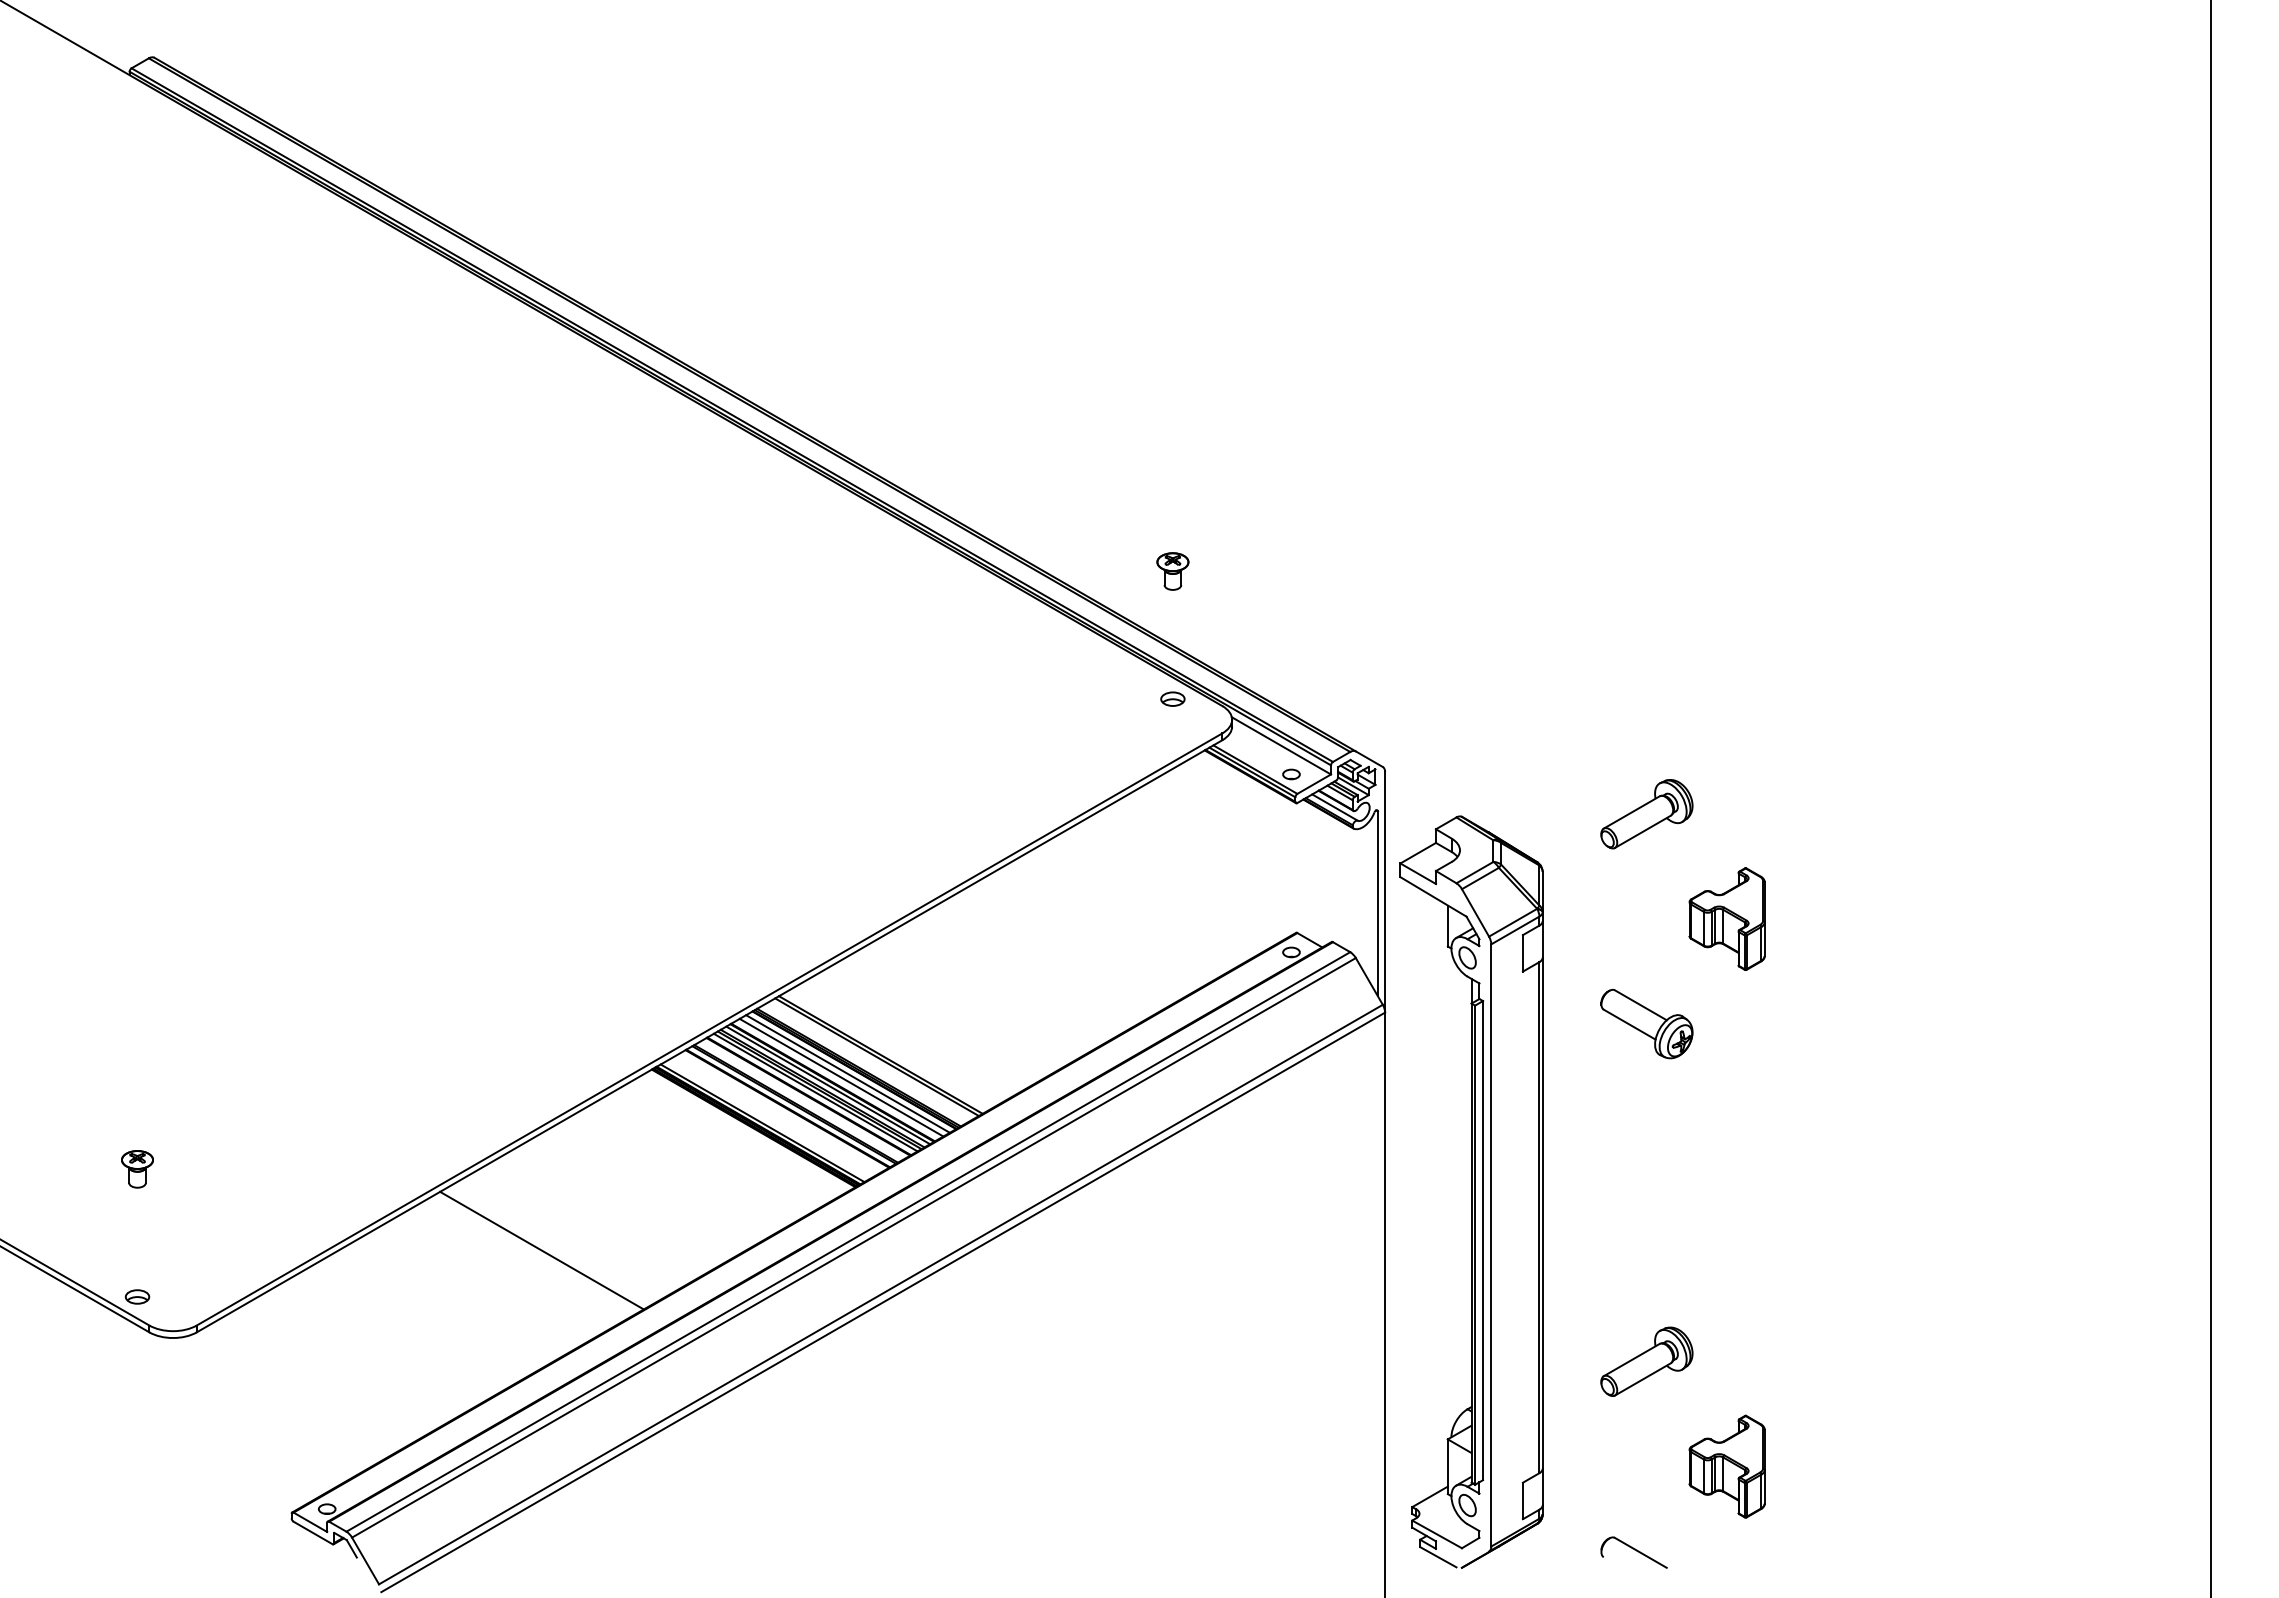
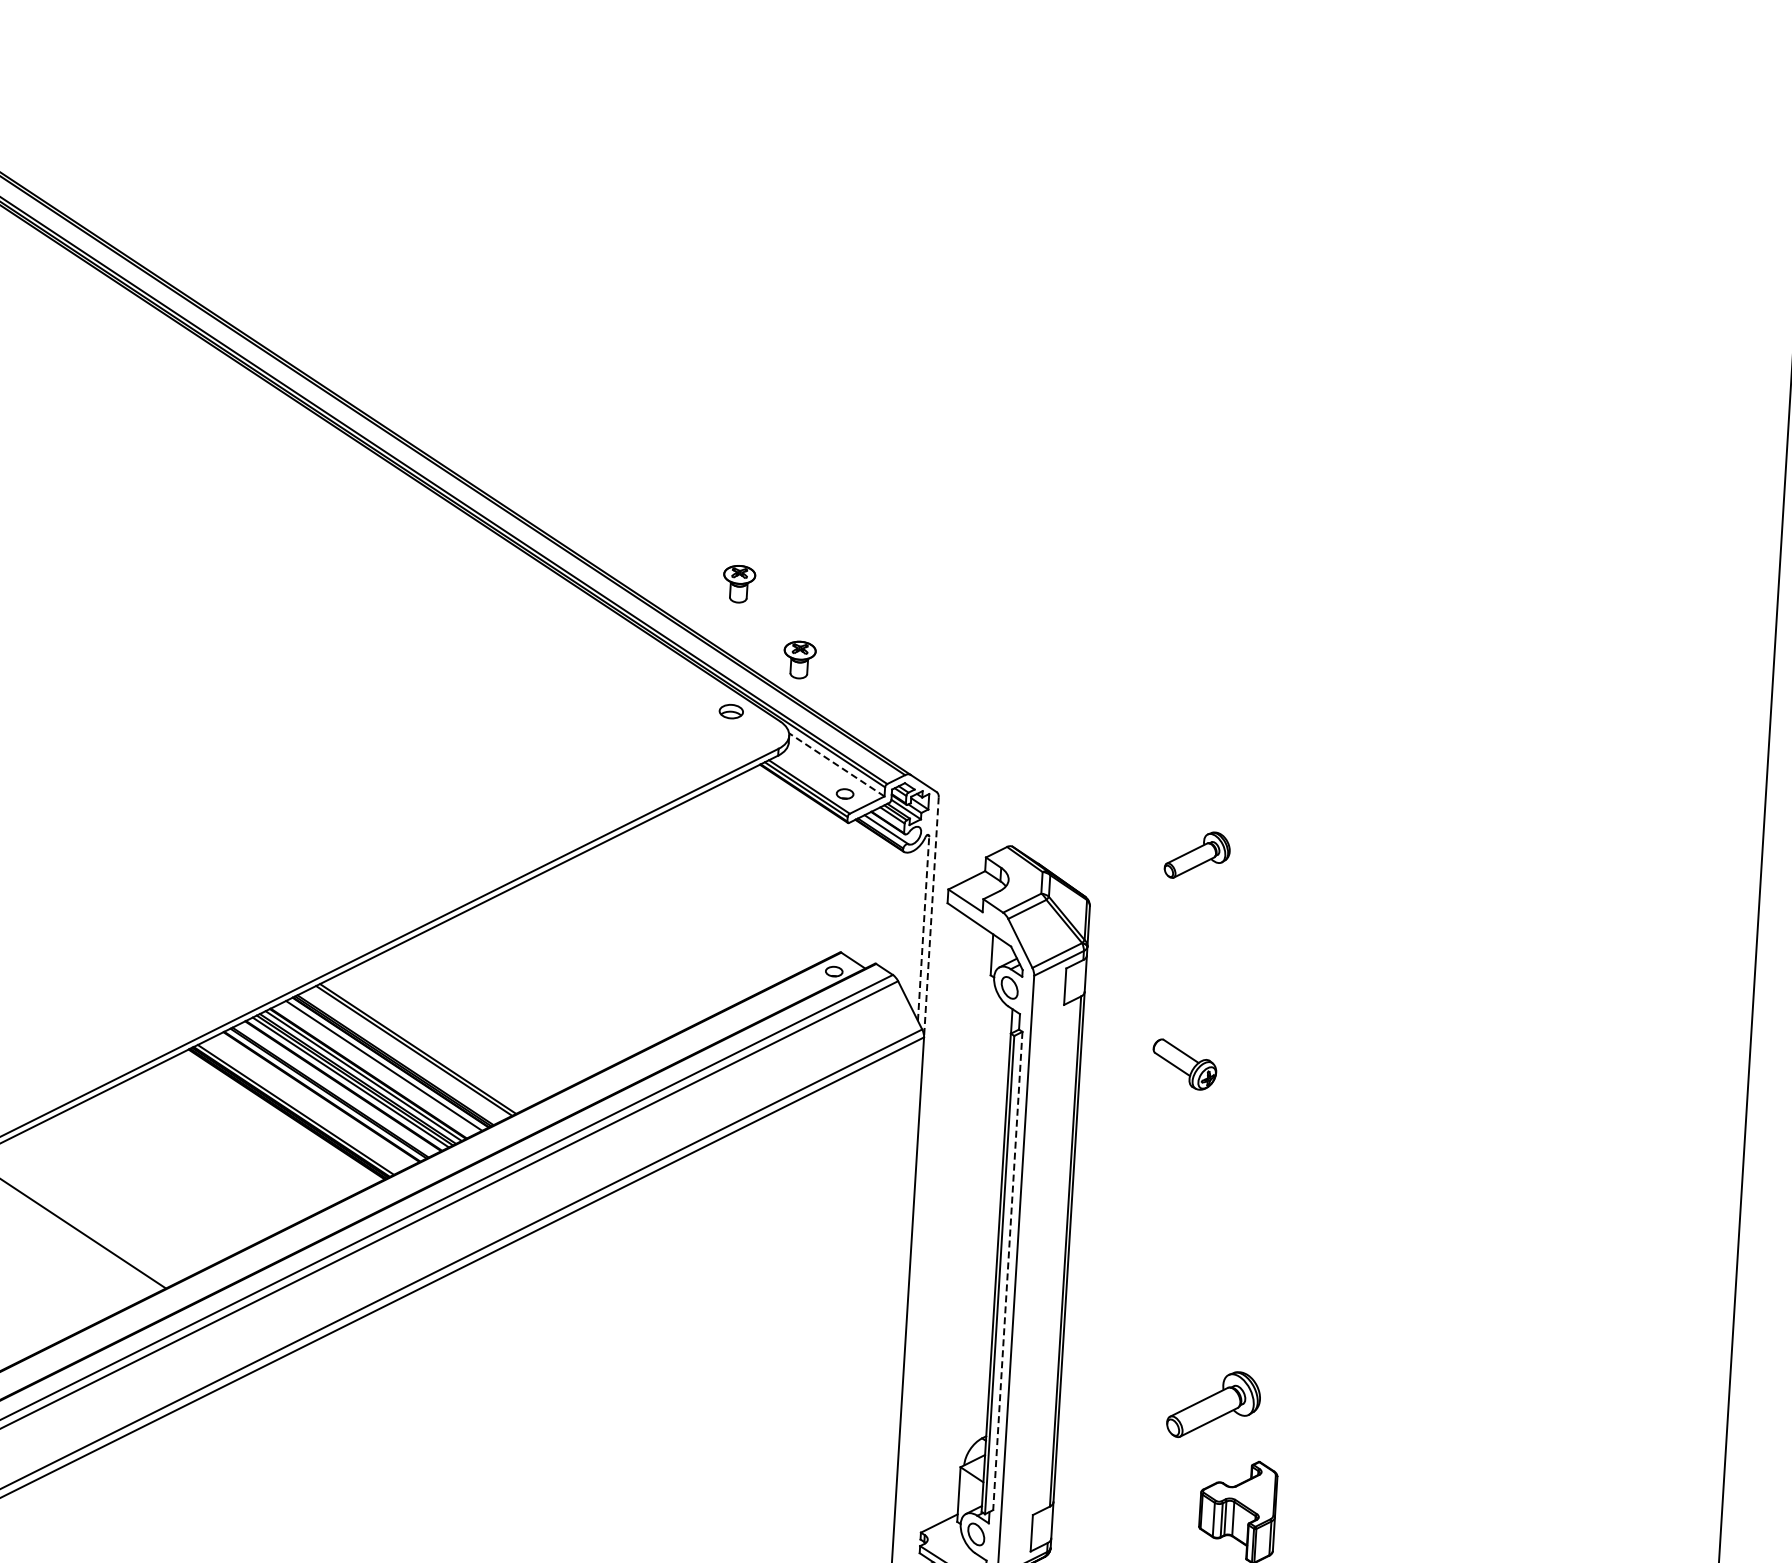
part: (1237, 643) -> (799, 659), added
line: (1281, 745) -> (836, 764), solid -> dashed
part: (1646, 814) -> (1197, 855), size x0.7
line: (1385, 892) -> (931, 917), solid -> dashed
line: (1378, 903) -> (924, 928), solid -> dashed
part: (1726, 918) -> (1270, 964), removed
part: (1646, 1023) -> (1184, 1064), size x0.7
line: (841, 1077) -> (377, 1069), removed
line: (1483, 1240) -> (1008, 1270), solid -> dashed
part: (1646, 1361) -> (1213, 1404), moved

